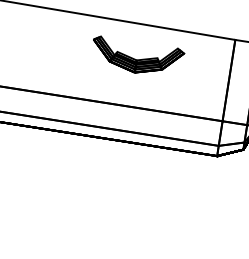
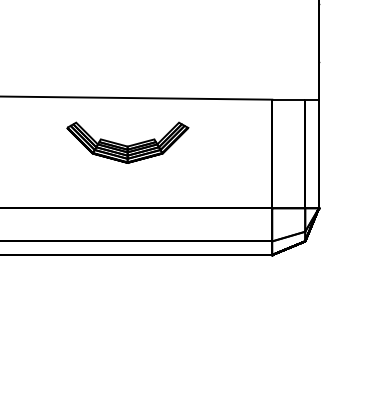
part: (137, 57) -> (127, 142), moved

